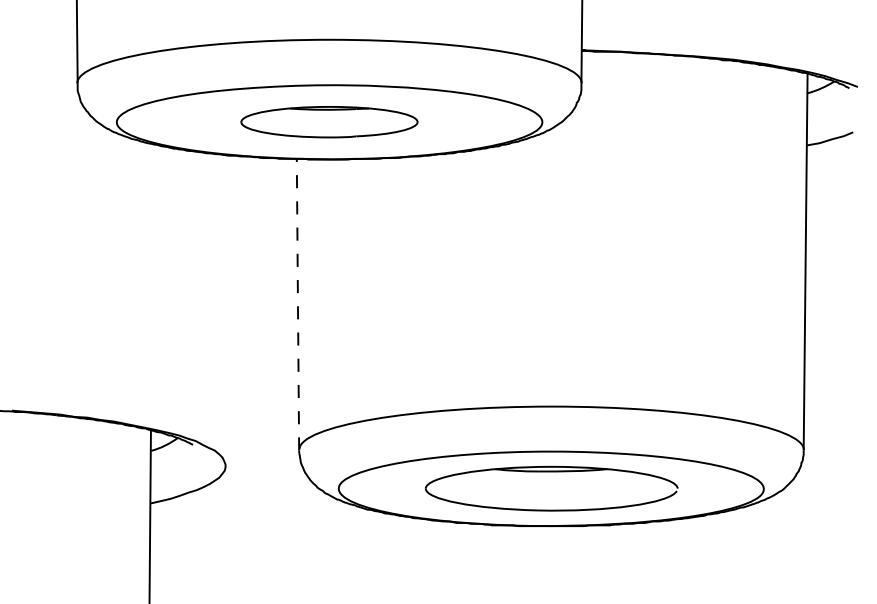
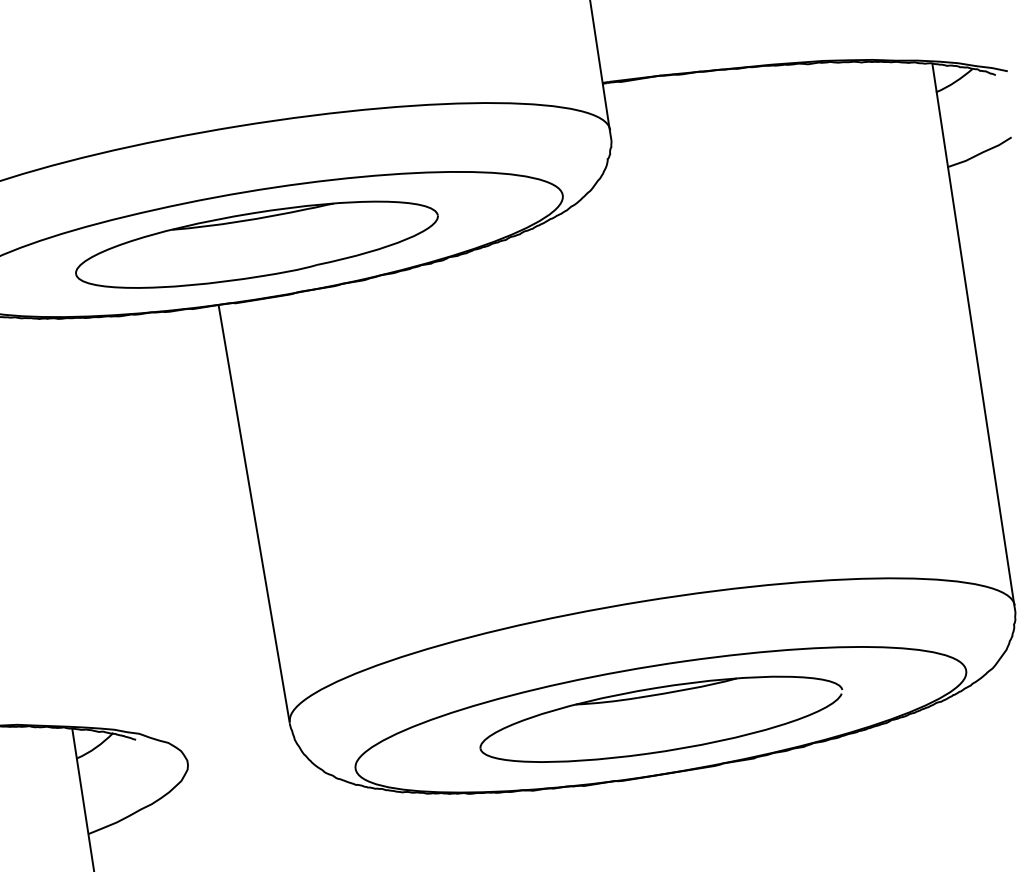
part: (329, 121) -> (256, 243), size x1.43
line: (297, 304) -> (253, 514), dashed -> solid

